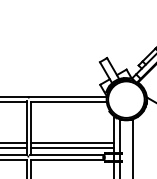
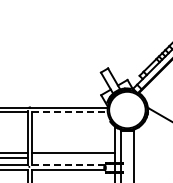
line: (69, 102) -> (70, 112), solid -> dashed
line: (72, 148) -> (73, 158), removed
line: (67, 155) -> (68, 165), solid -> dashed

